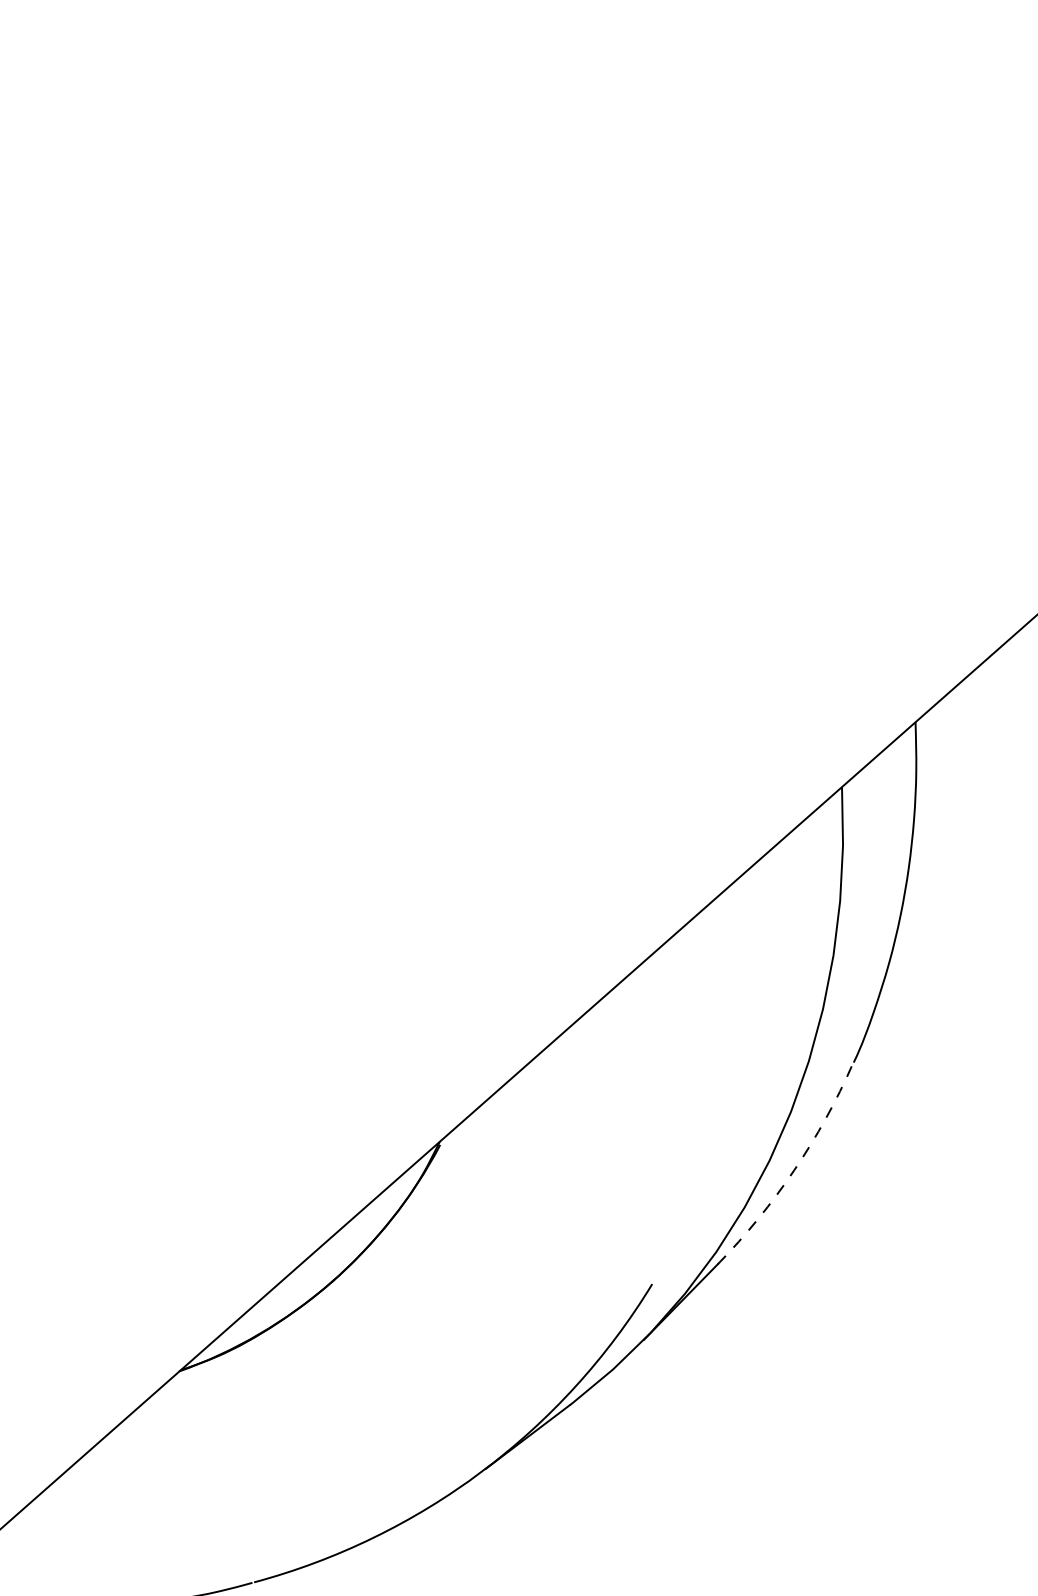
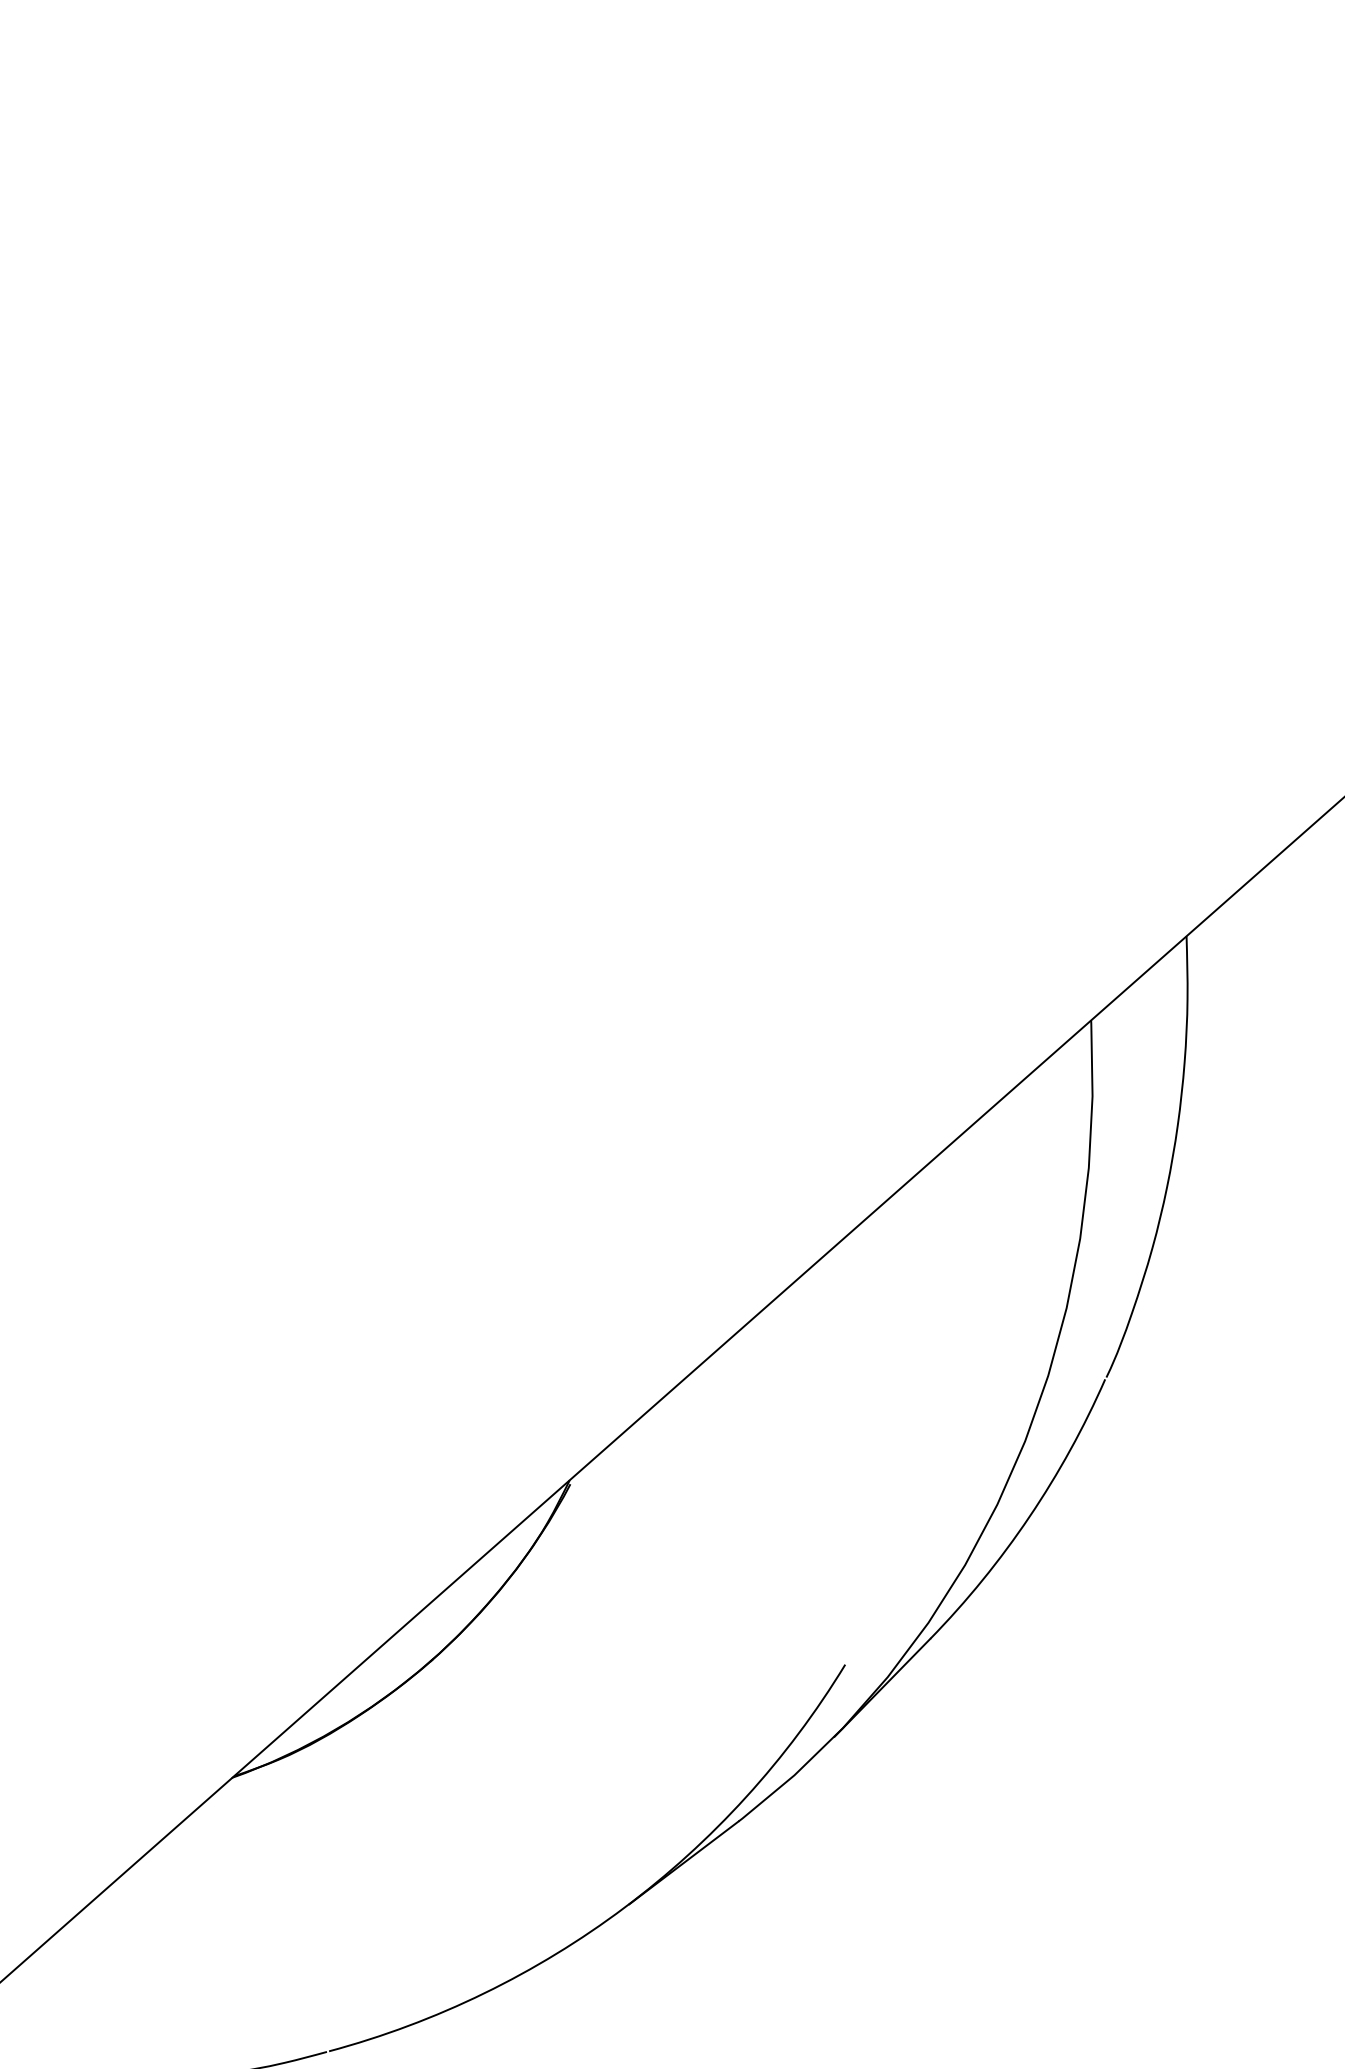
arc: (794, 1169) -> (1029, 1516), dashed -> solid

